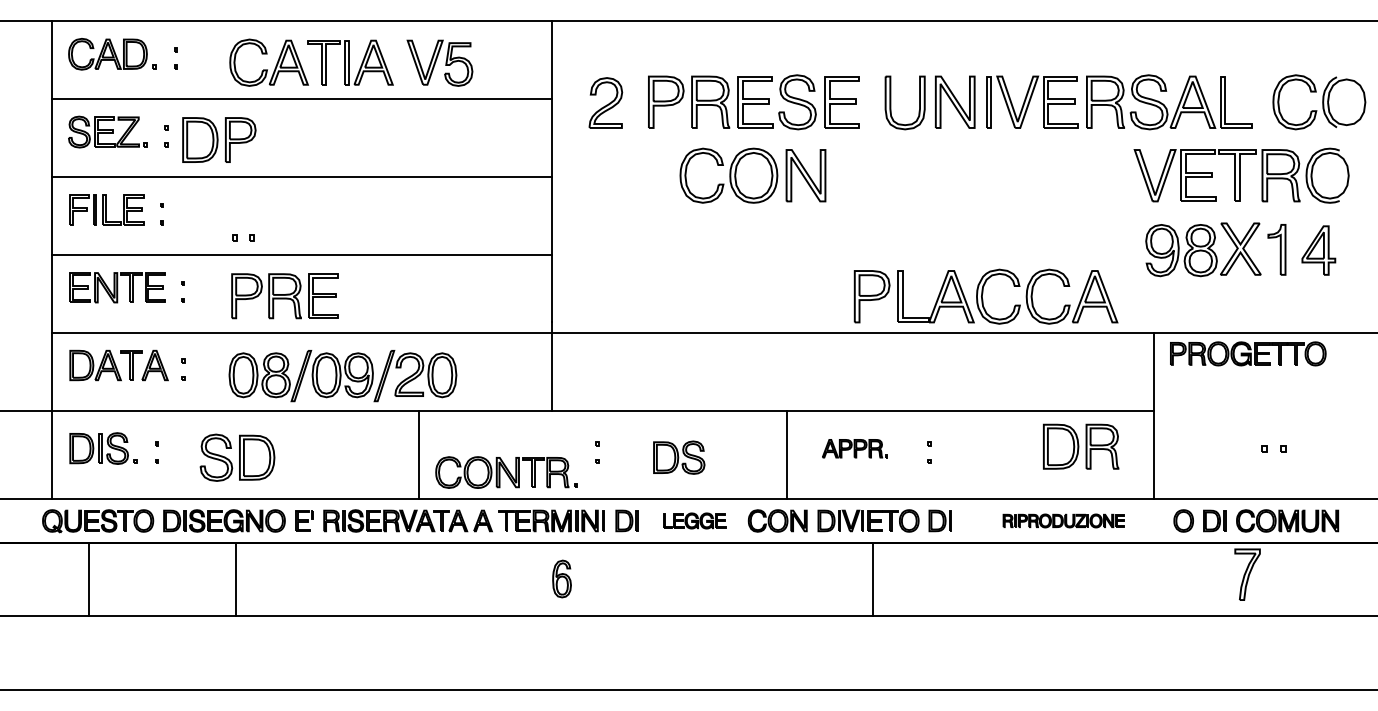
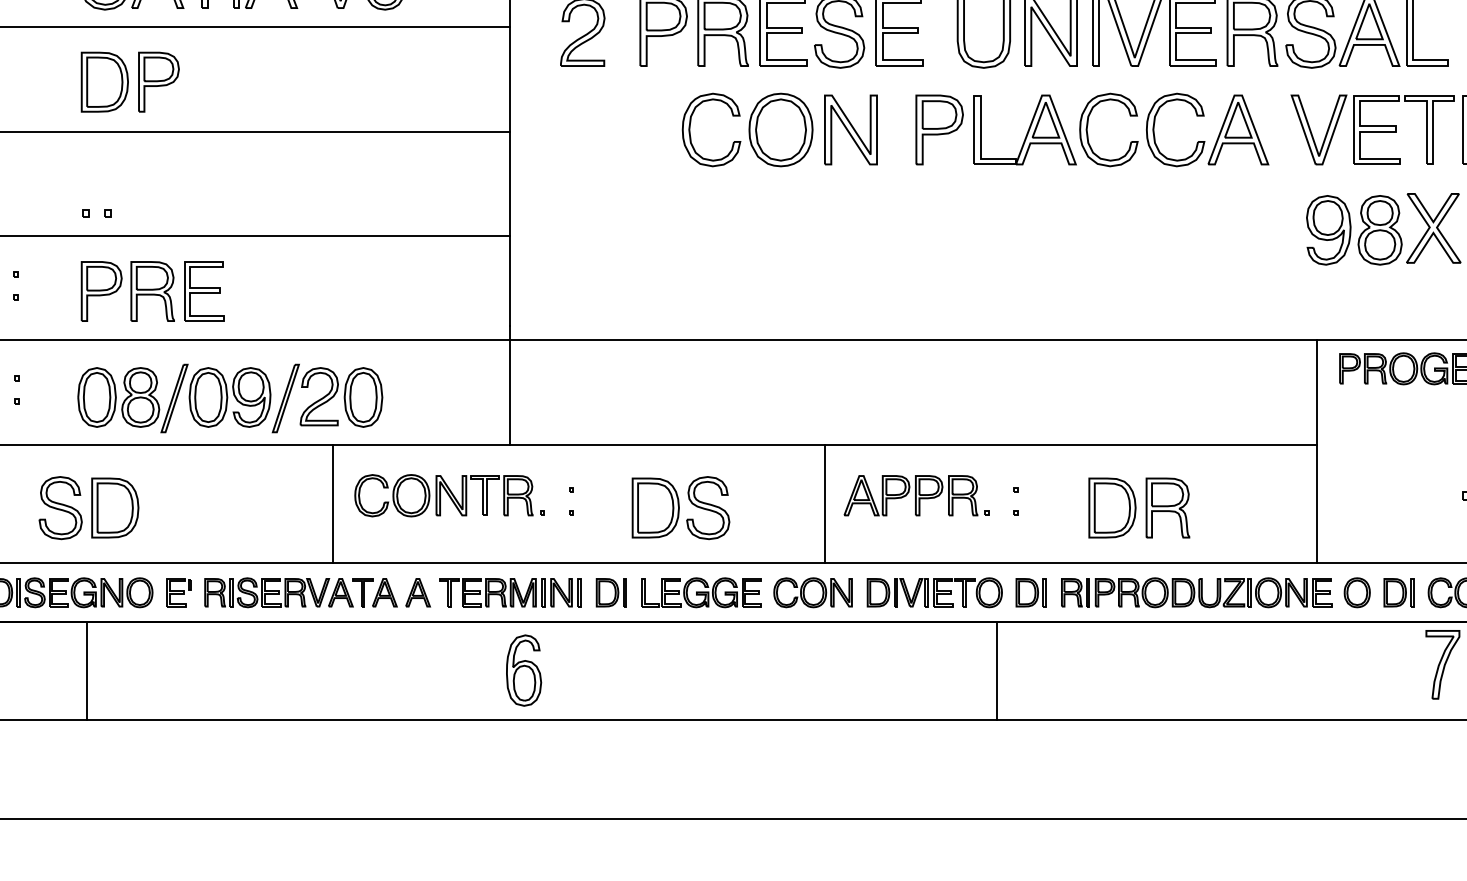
part: (219, 139) -> (130, 81), moved
part: (985, 296) -> (1091, 129), moved
part: (1081, 446) -> (1139, 507), moved
part: (854, 448) -> (915, 495), size x1.67
part: (679, 457) -> (681, 507), size x1.43
part: (506, 472) -> (449, 495), moved
part: (694, 520) -> (701, 592), size x1.43
part: (1063, 520) -> (1196, 592), size x1.67
part: (561, 578) -> (523, 669), size x1.43
line: (873, 579) -> (997, 671), moved

